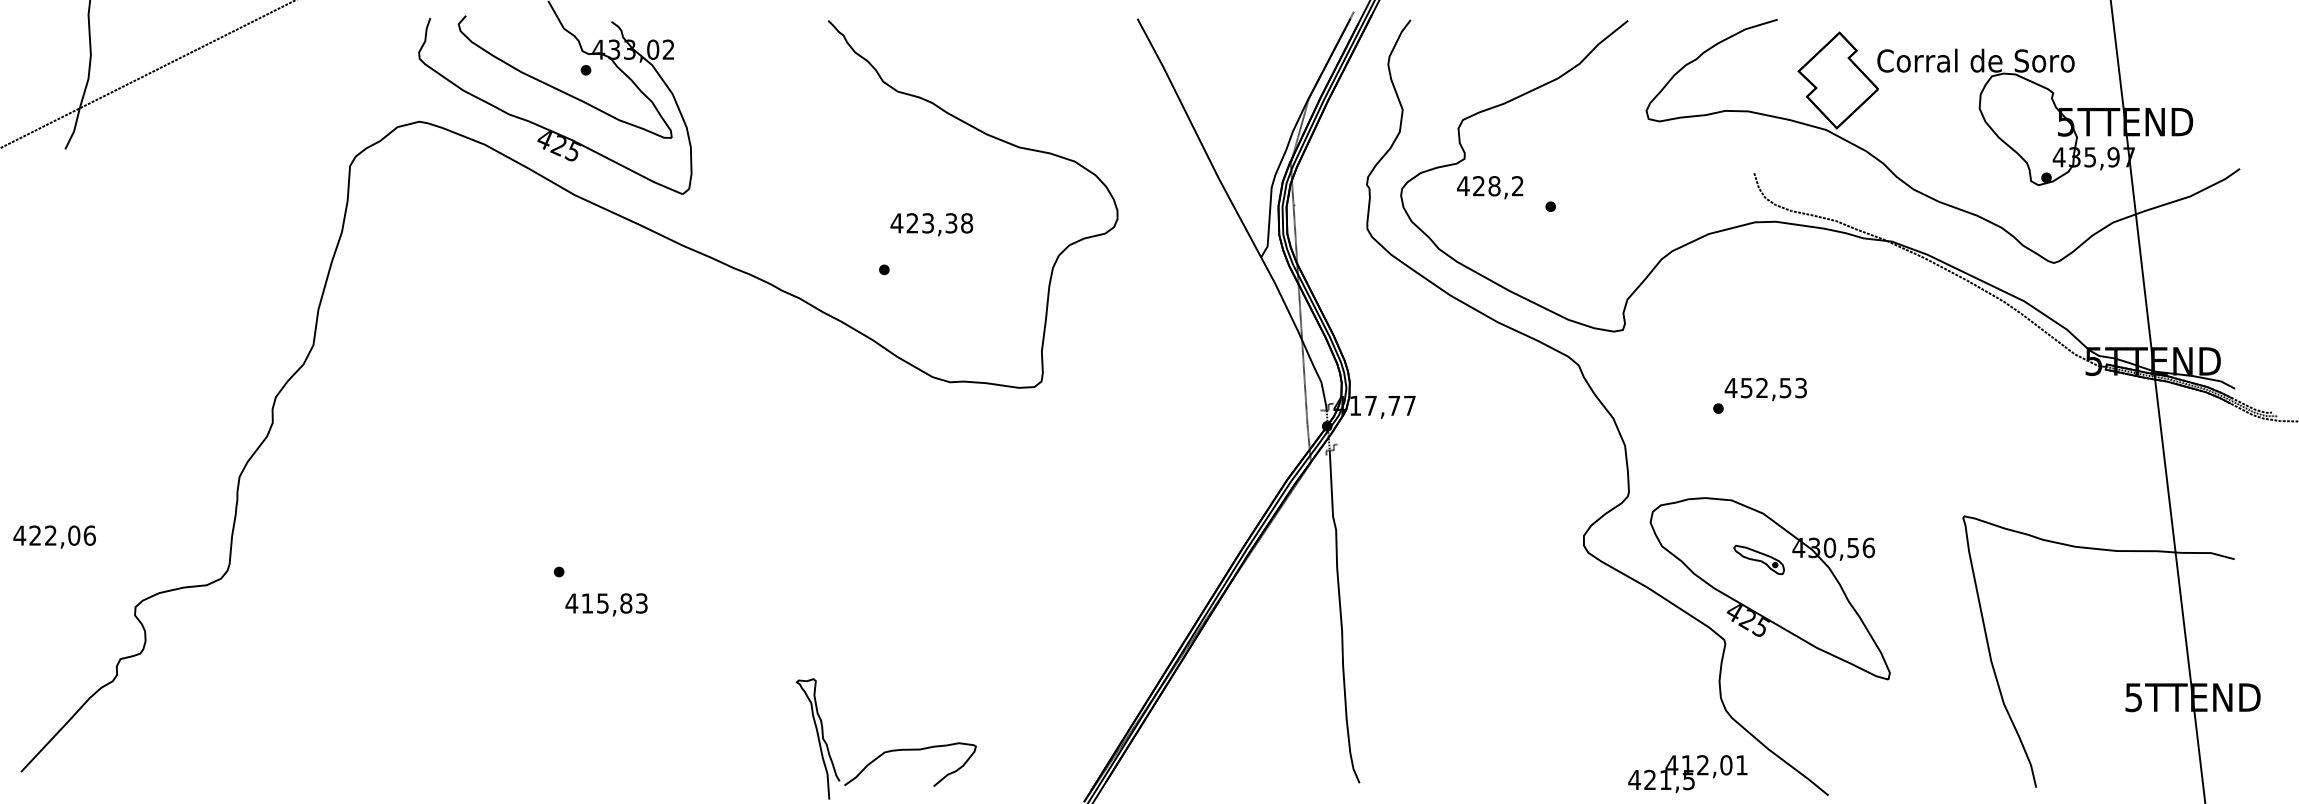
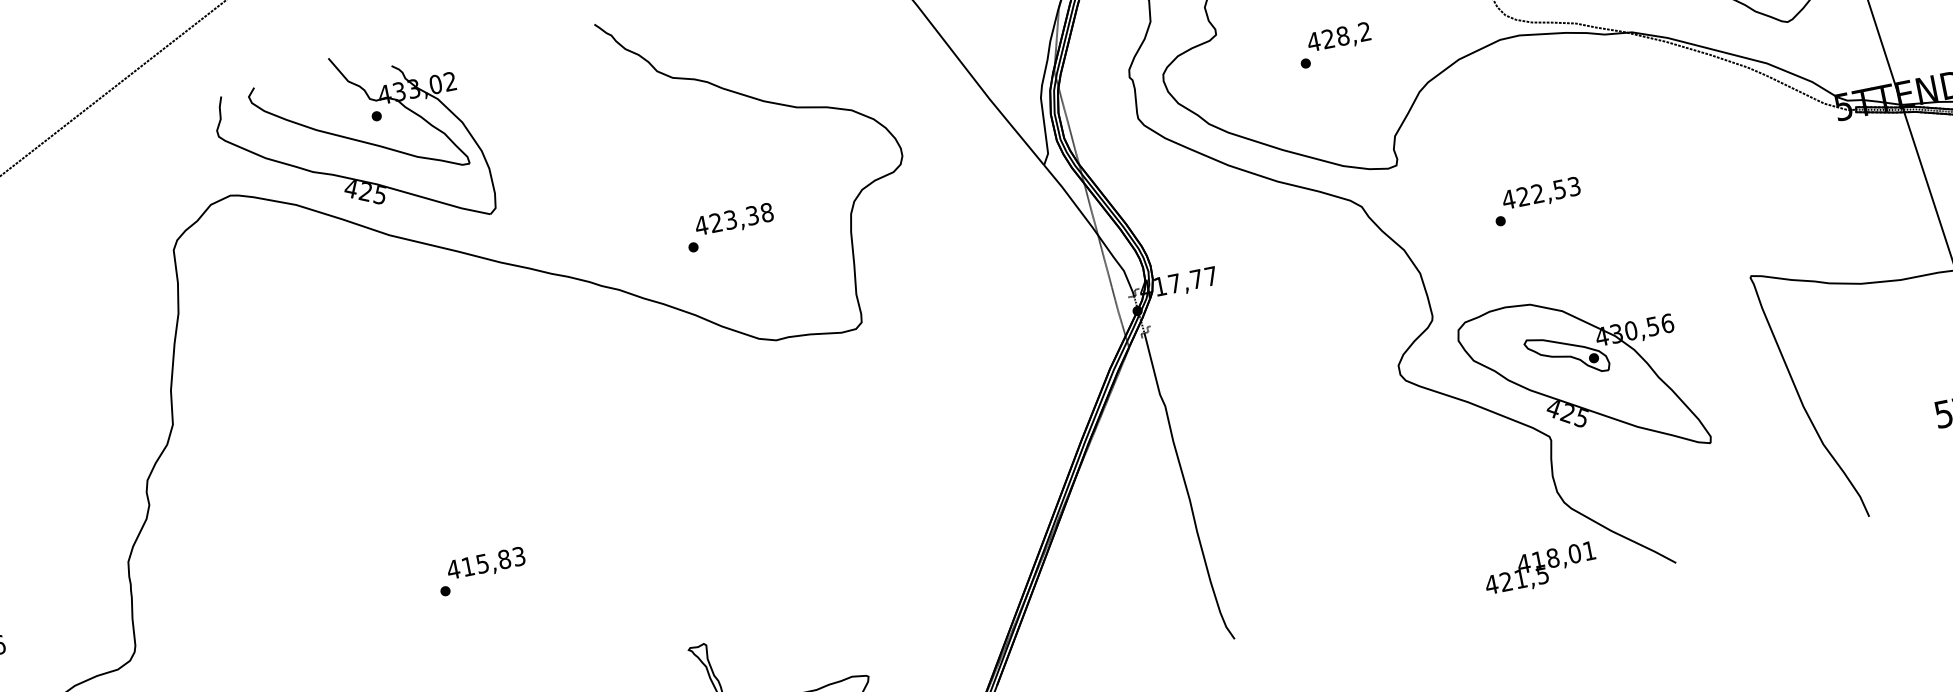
text: (1490, 187) -> (1339, 38), moved
text: (931, 224) -> (734, 220), moved
text: (1746, 387) -> (1523, 196), 452,53 -> 422,53
part: (1758, 559) -> (1566, 355), size x1.67
text: (606, 604) -> (486, 564), moved
text: (1703, 765) -> (1553, 558), 412,01 -> 418,01

